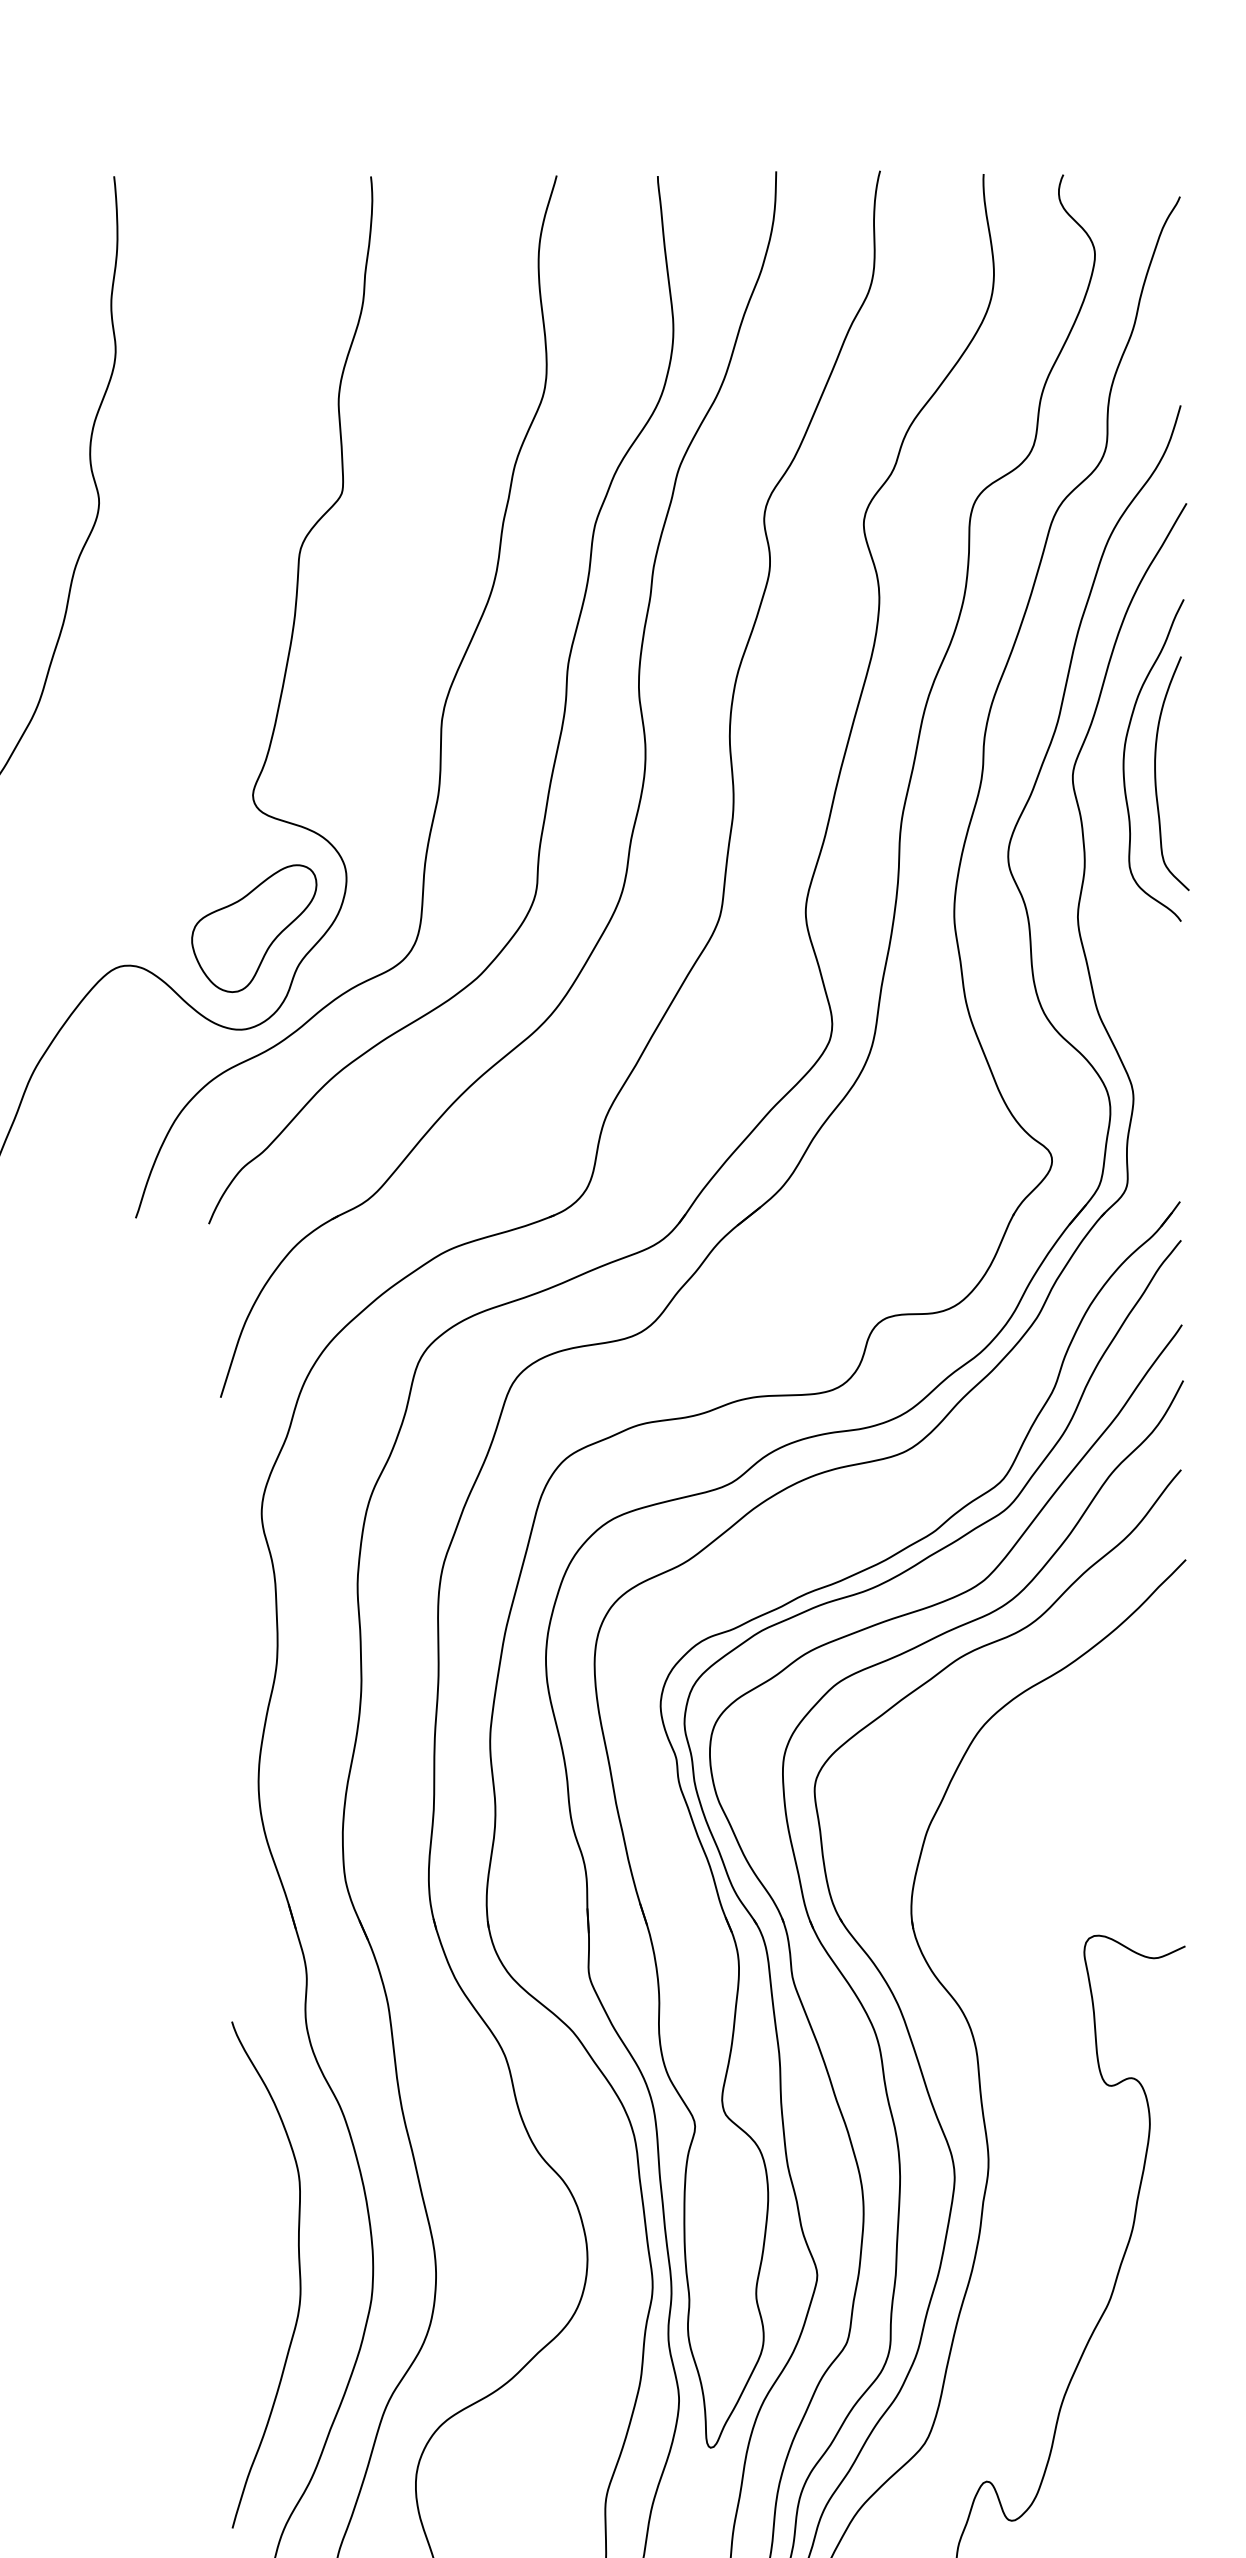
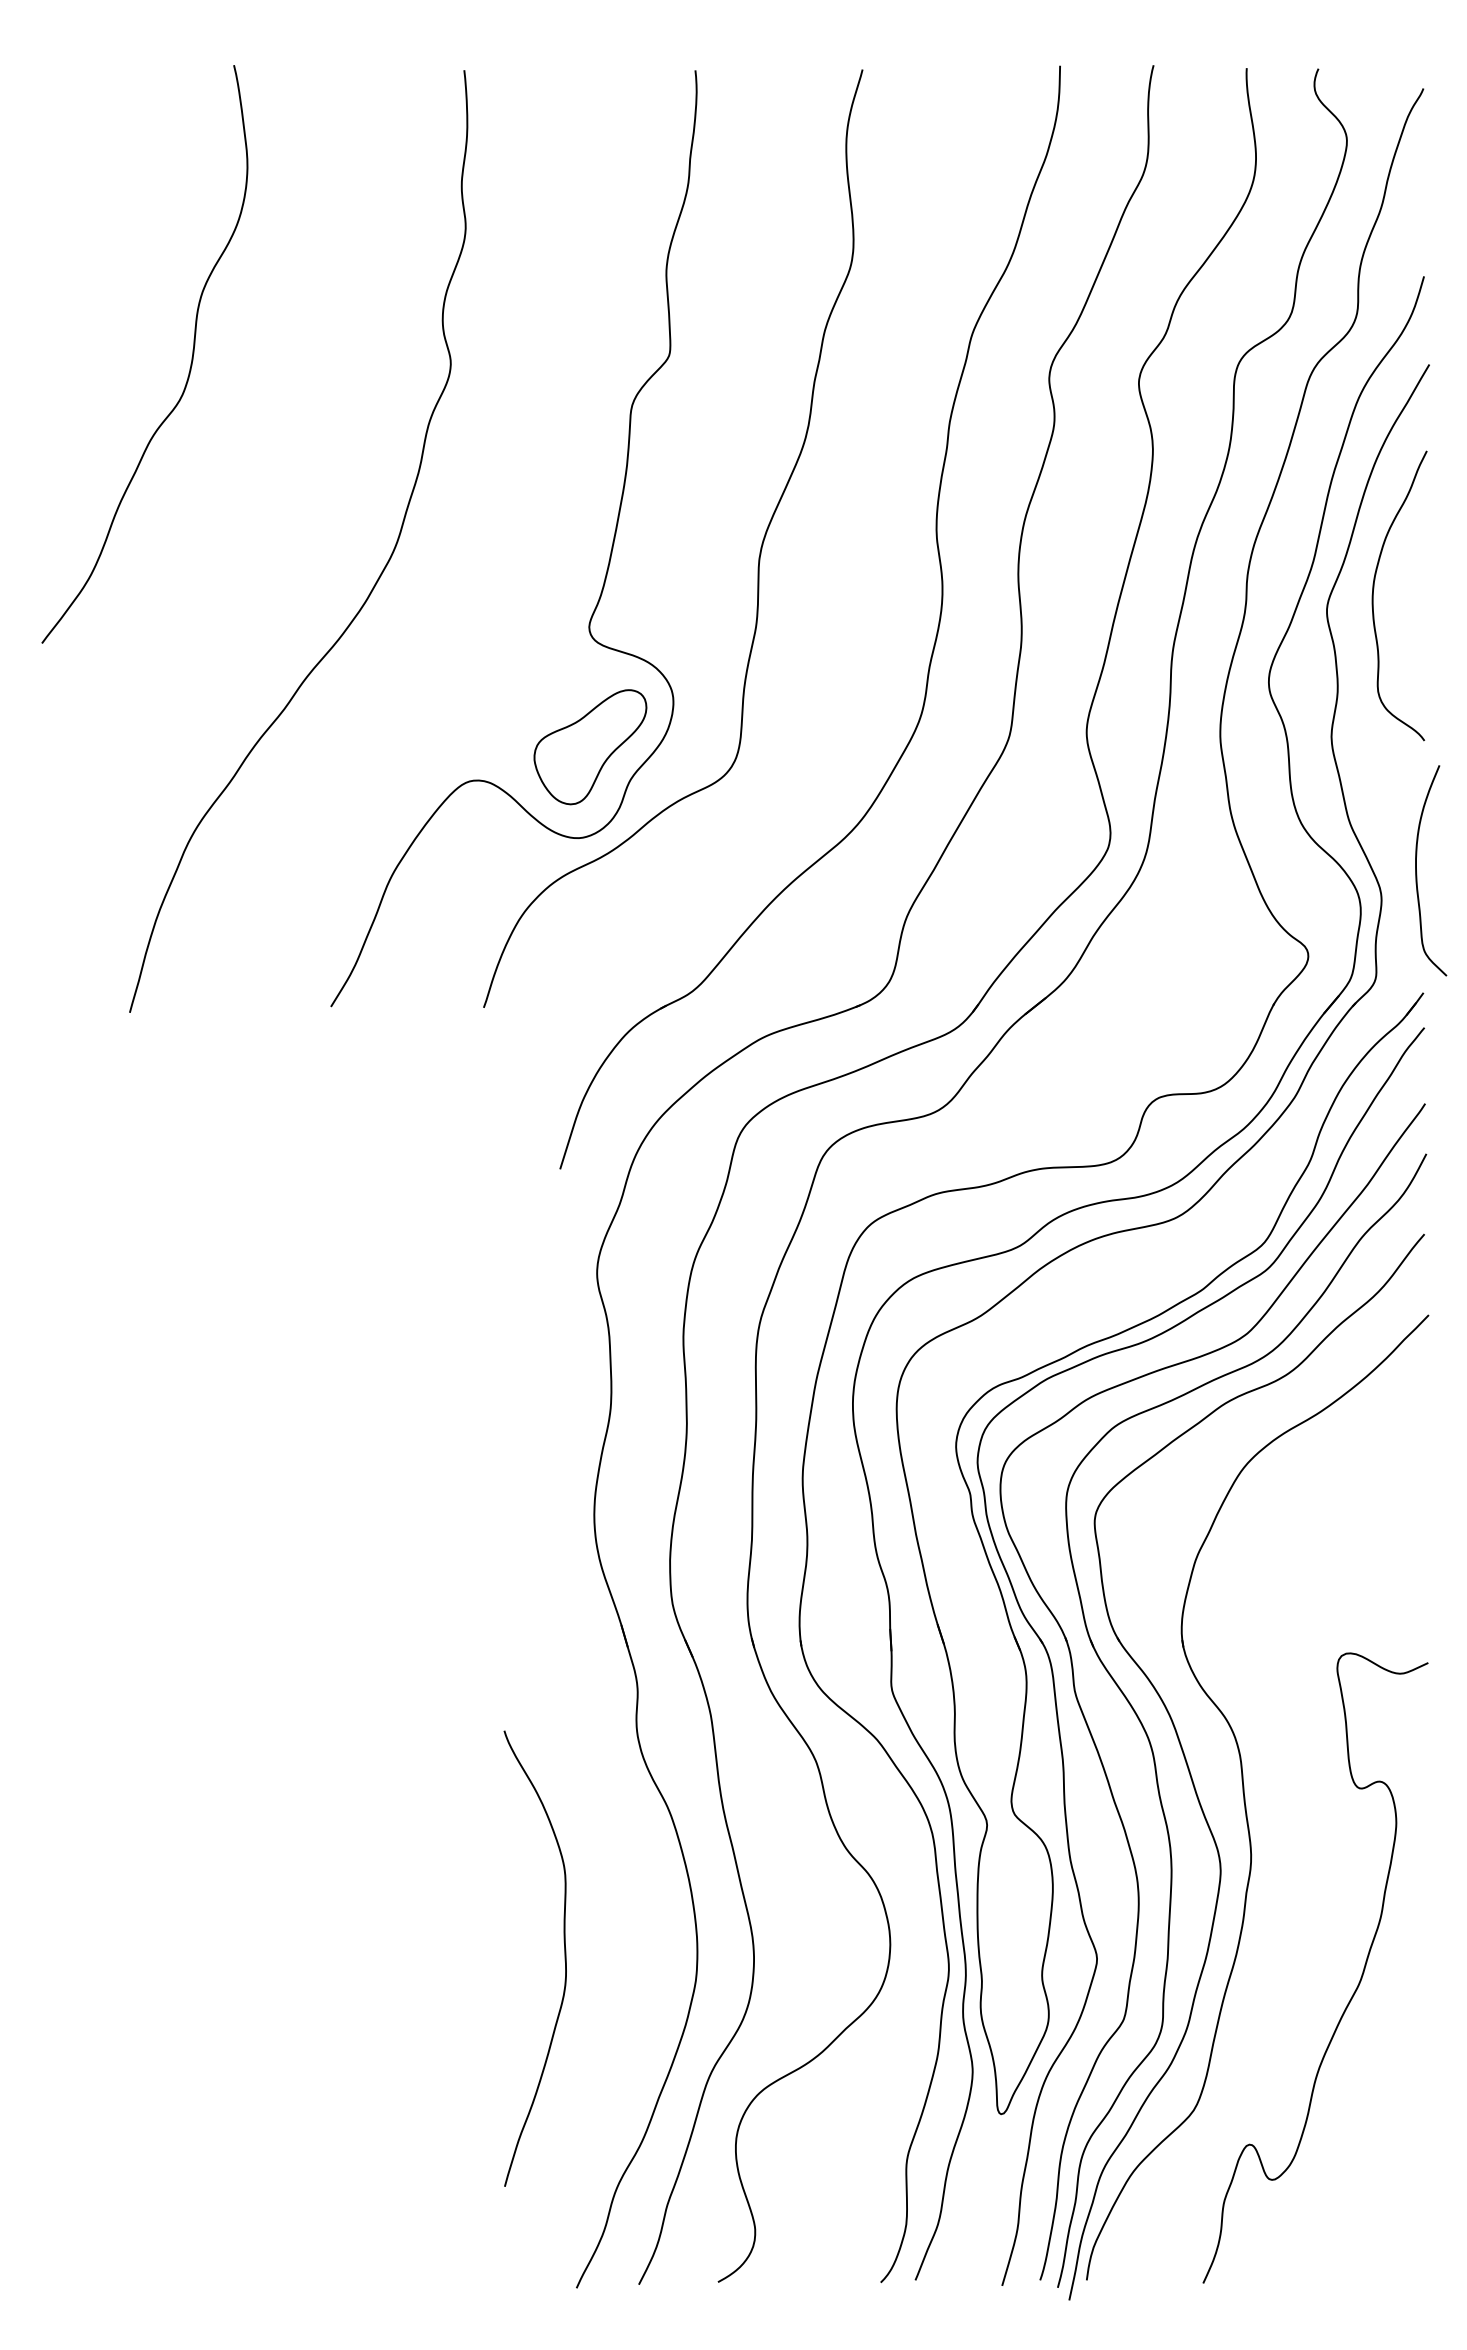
curve: (562, 718) -> (867, 558), removed
curve: (1156, 776) -> (1417, 873), moved
curve: (298, 2274) -> (564, 1958), moved

